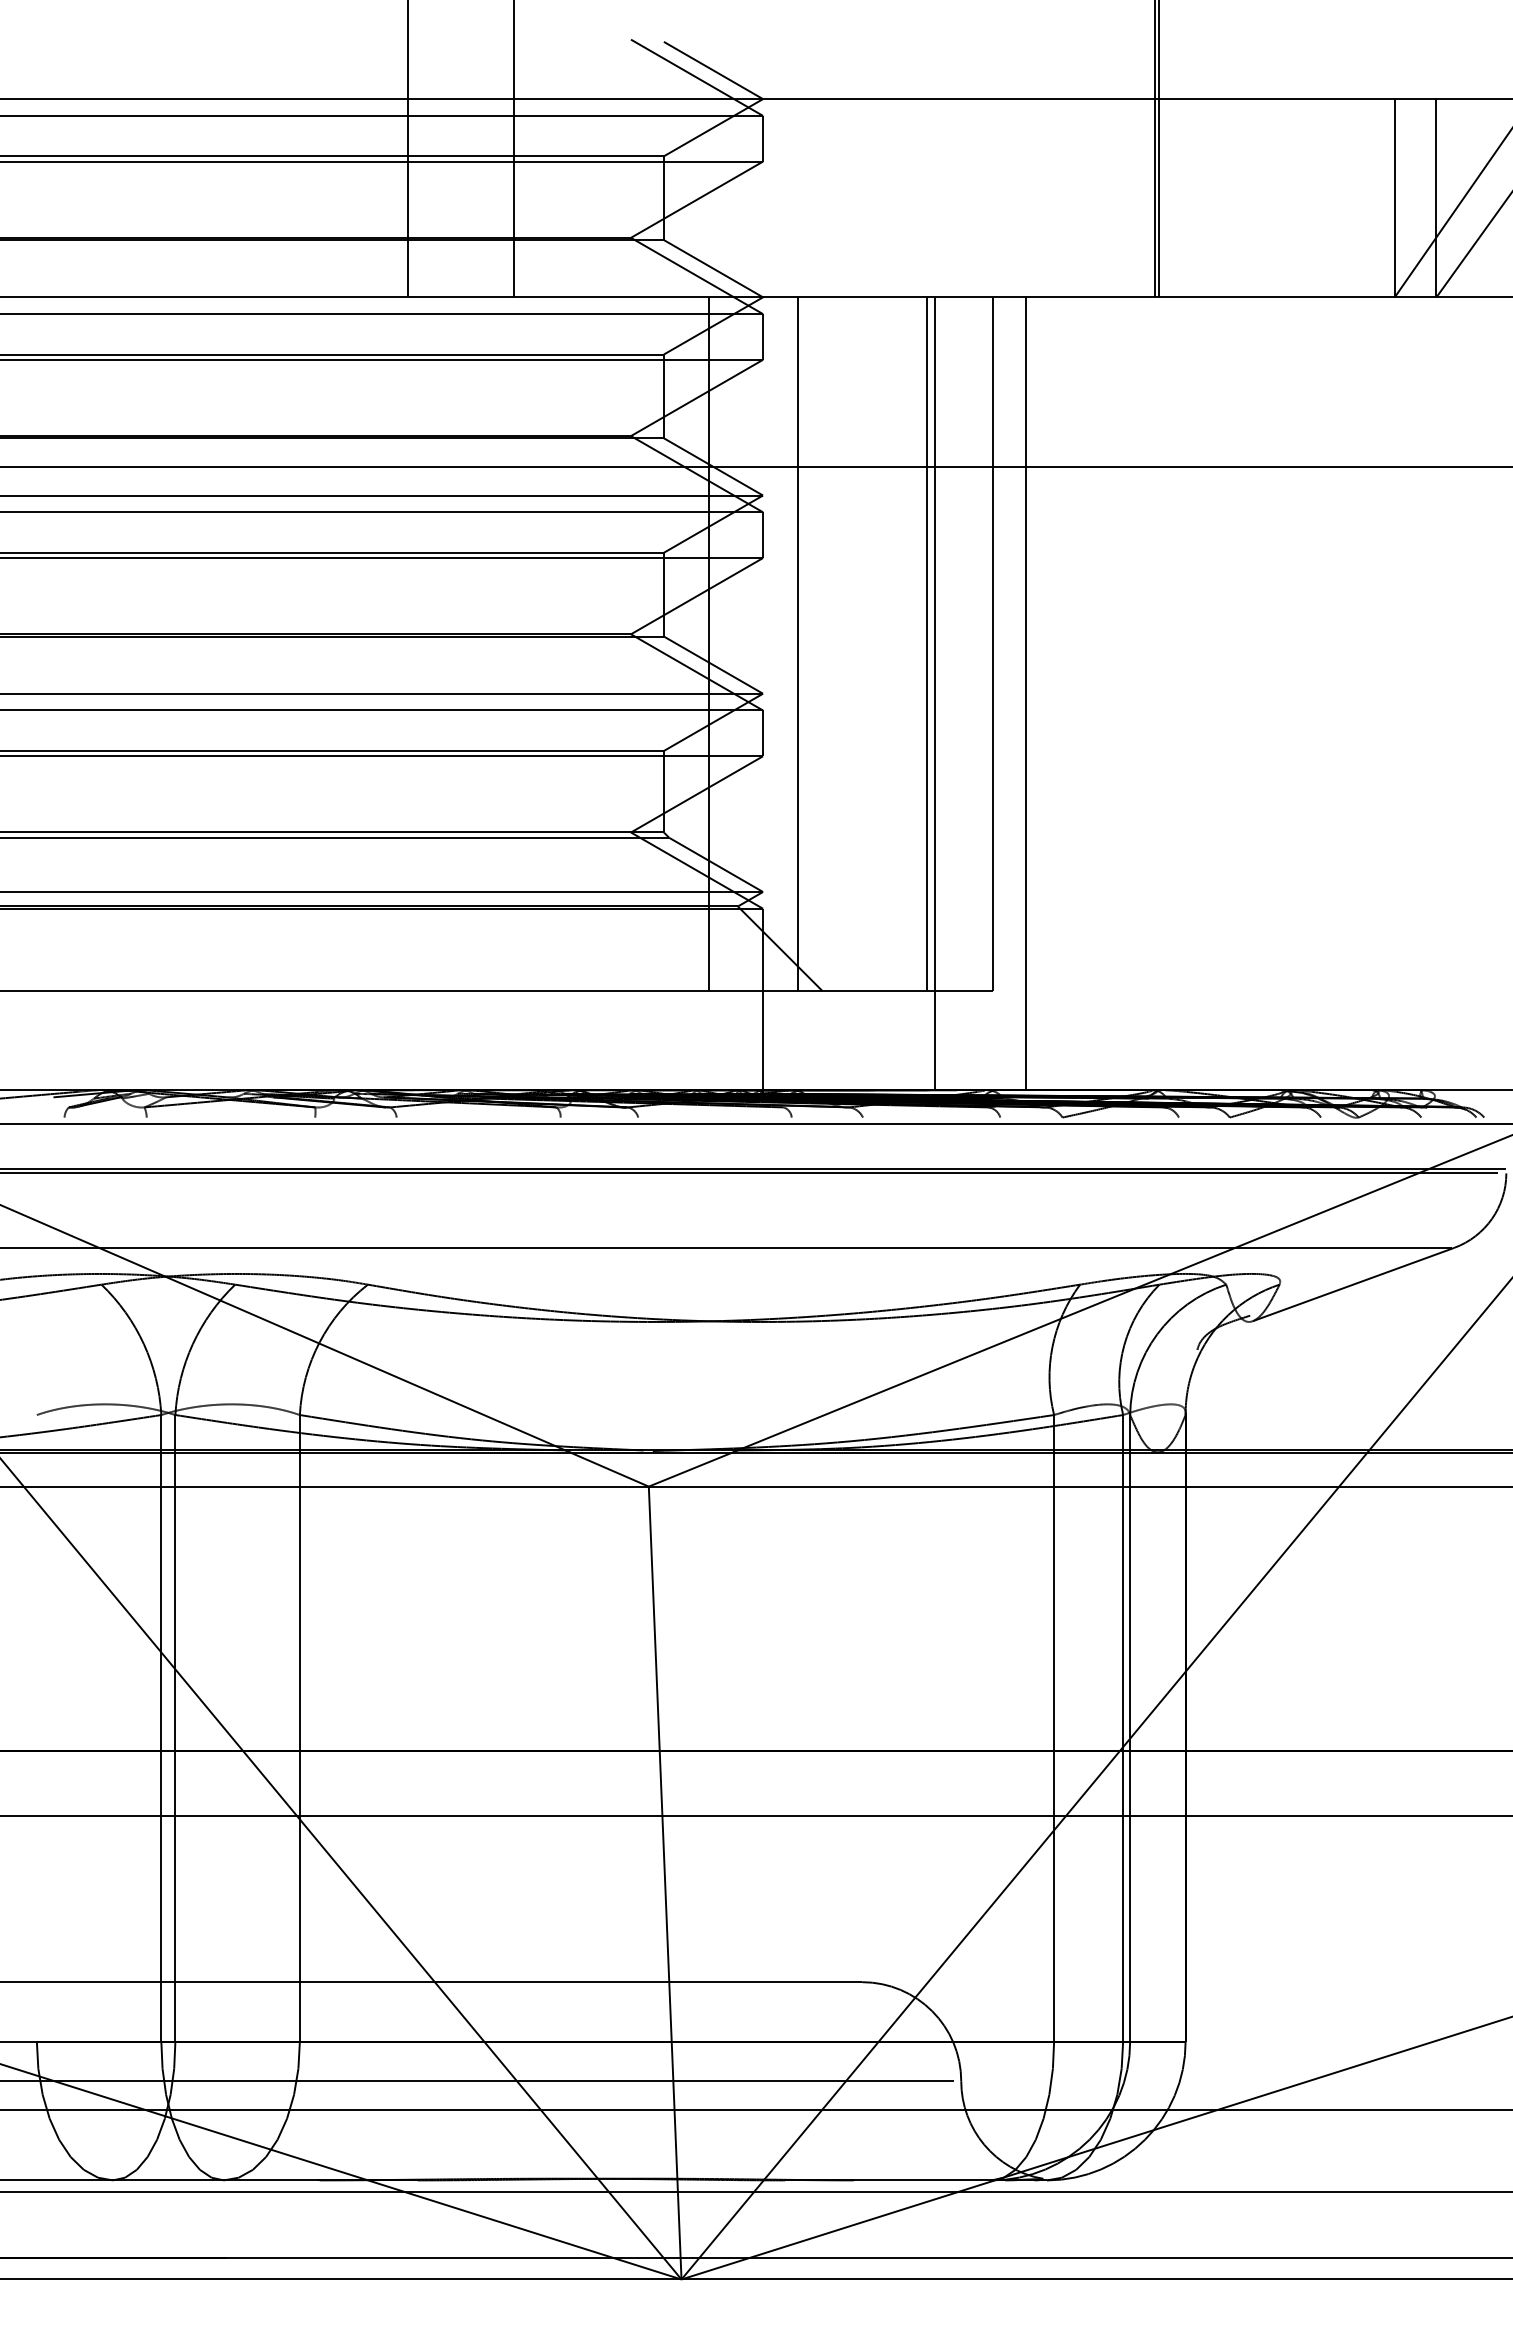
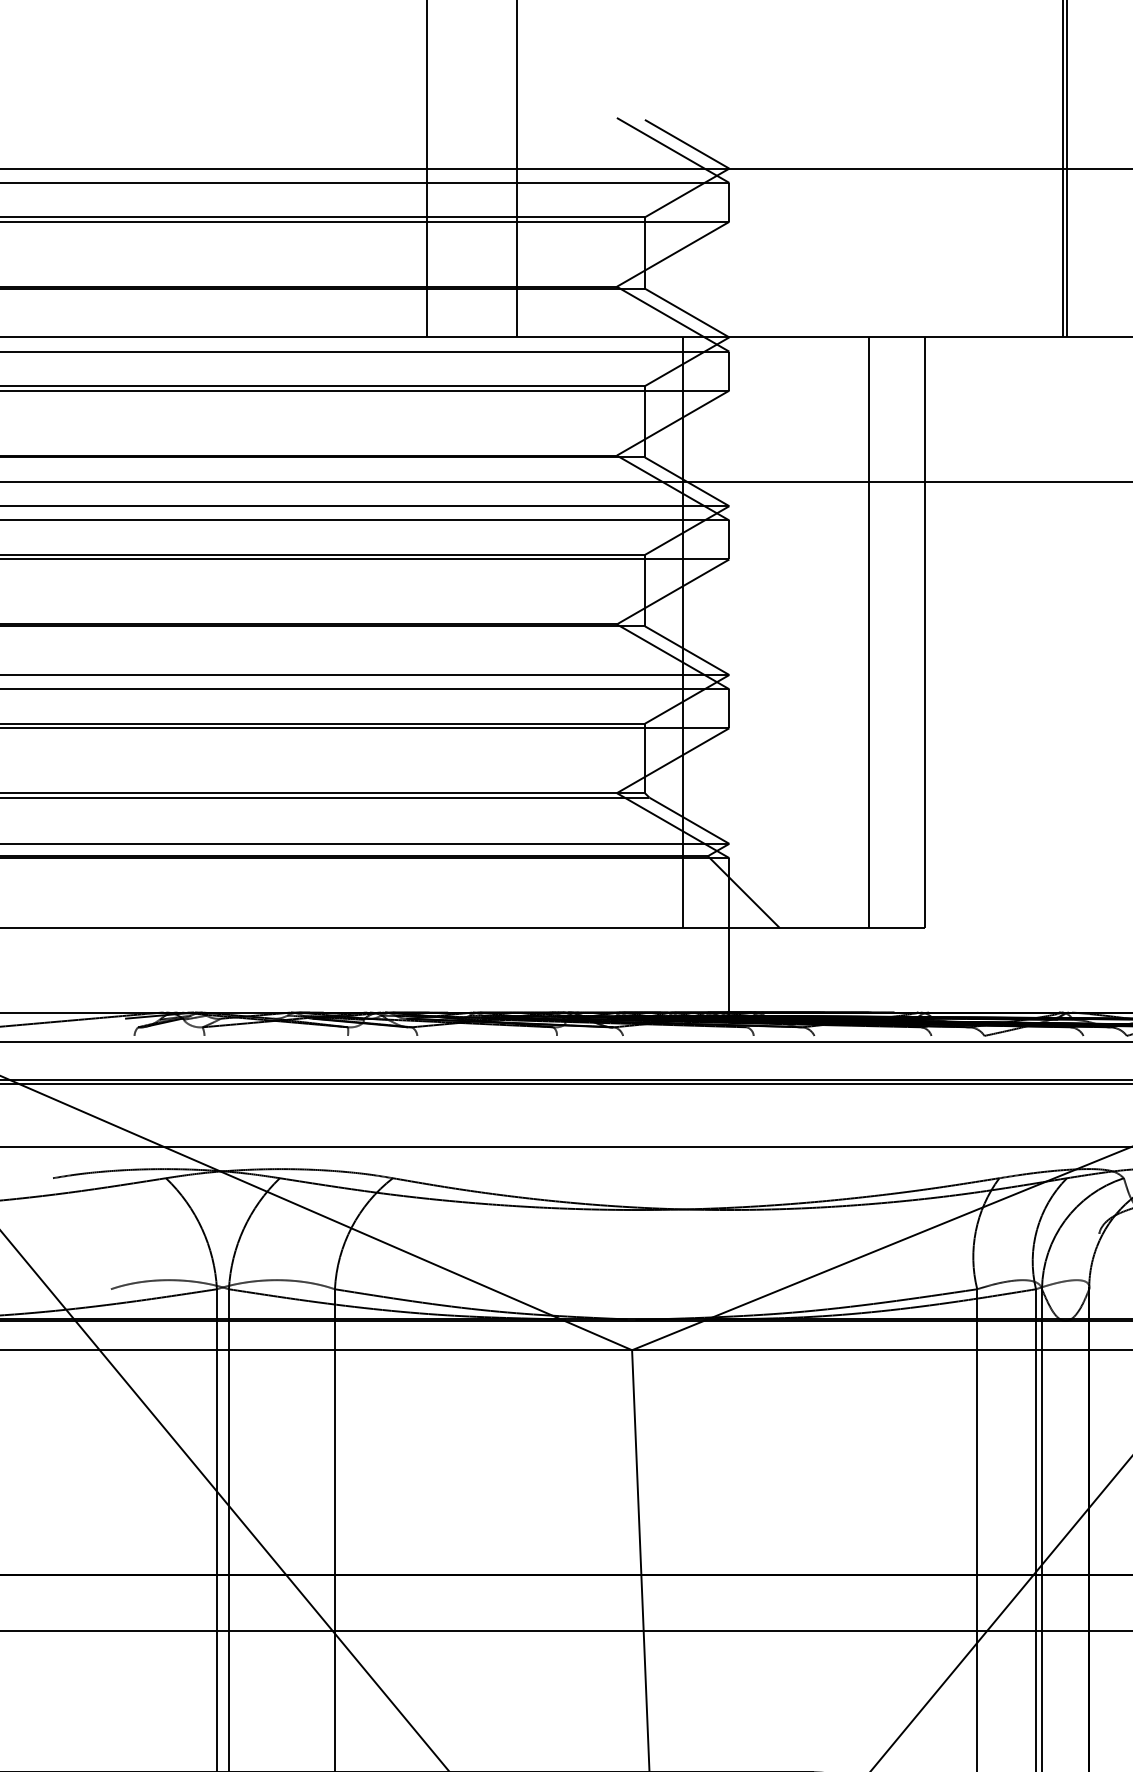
line: (798, 644) -> (759, 633), removed
line: (935, 693) -> (876, 674), removed
line: (1025, 693) -> (952, 674), removed

